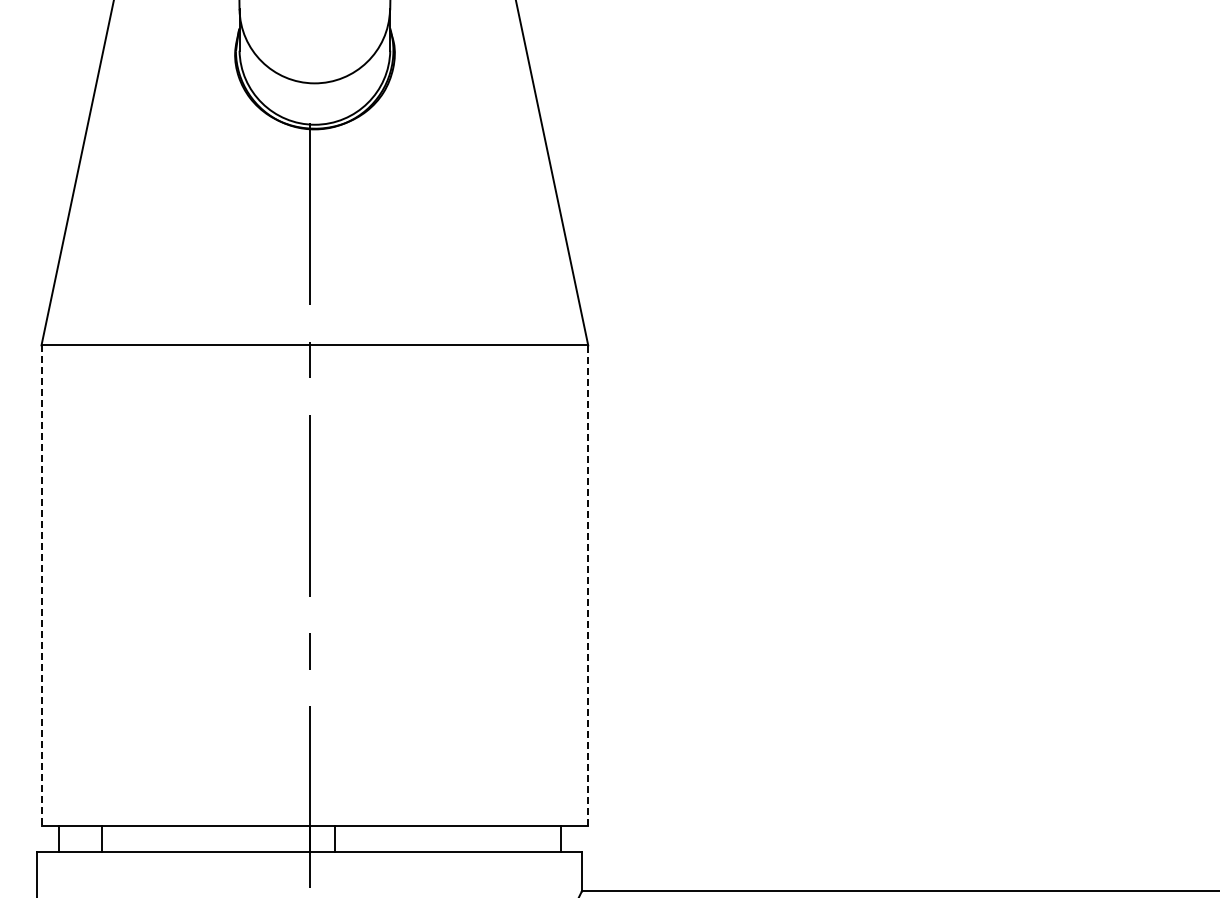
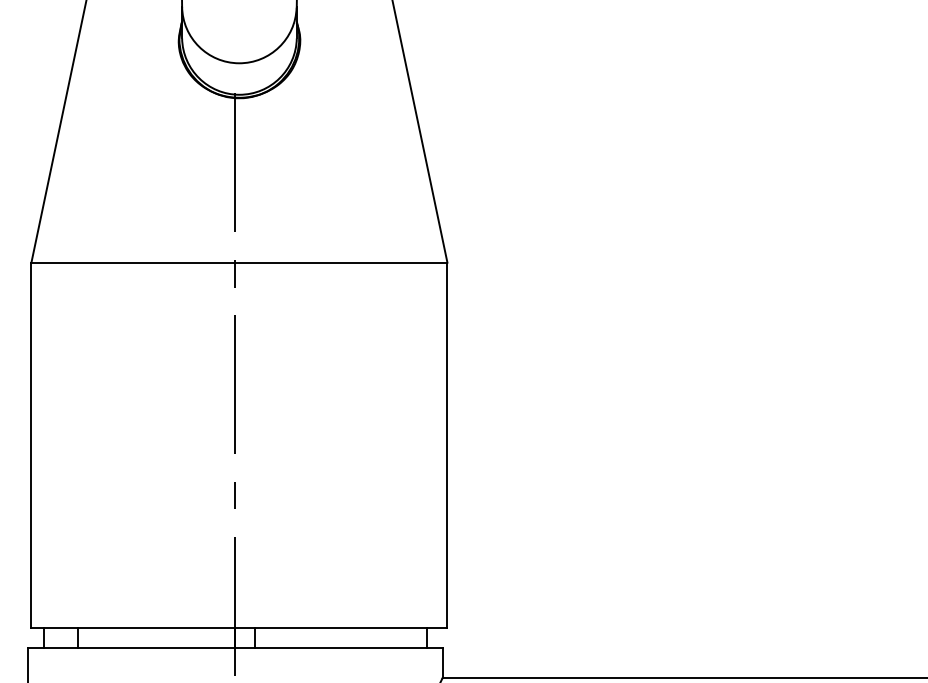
line: (588, 585) -> (447, 445), dashed -> solid
line: (41, 586) -> (31, 446), dashed -> solid

